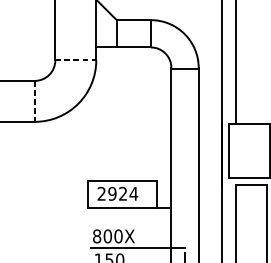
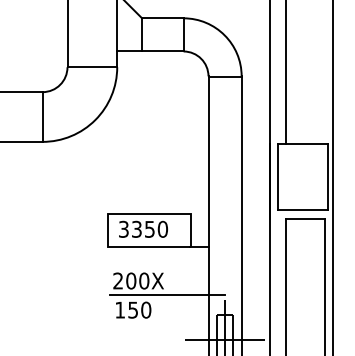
line: (75, 60) -> (92, 67), dashed -> solid
line: (34, 101) -> (42, 117), dashed -> solid
text: (117, 193) -> (143, 228), 2924 -> 3350
text: (97, 235) -> (118, 280), 800X -> 200X

